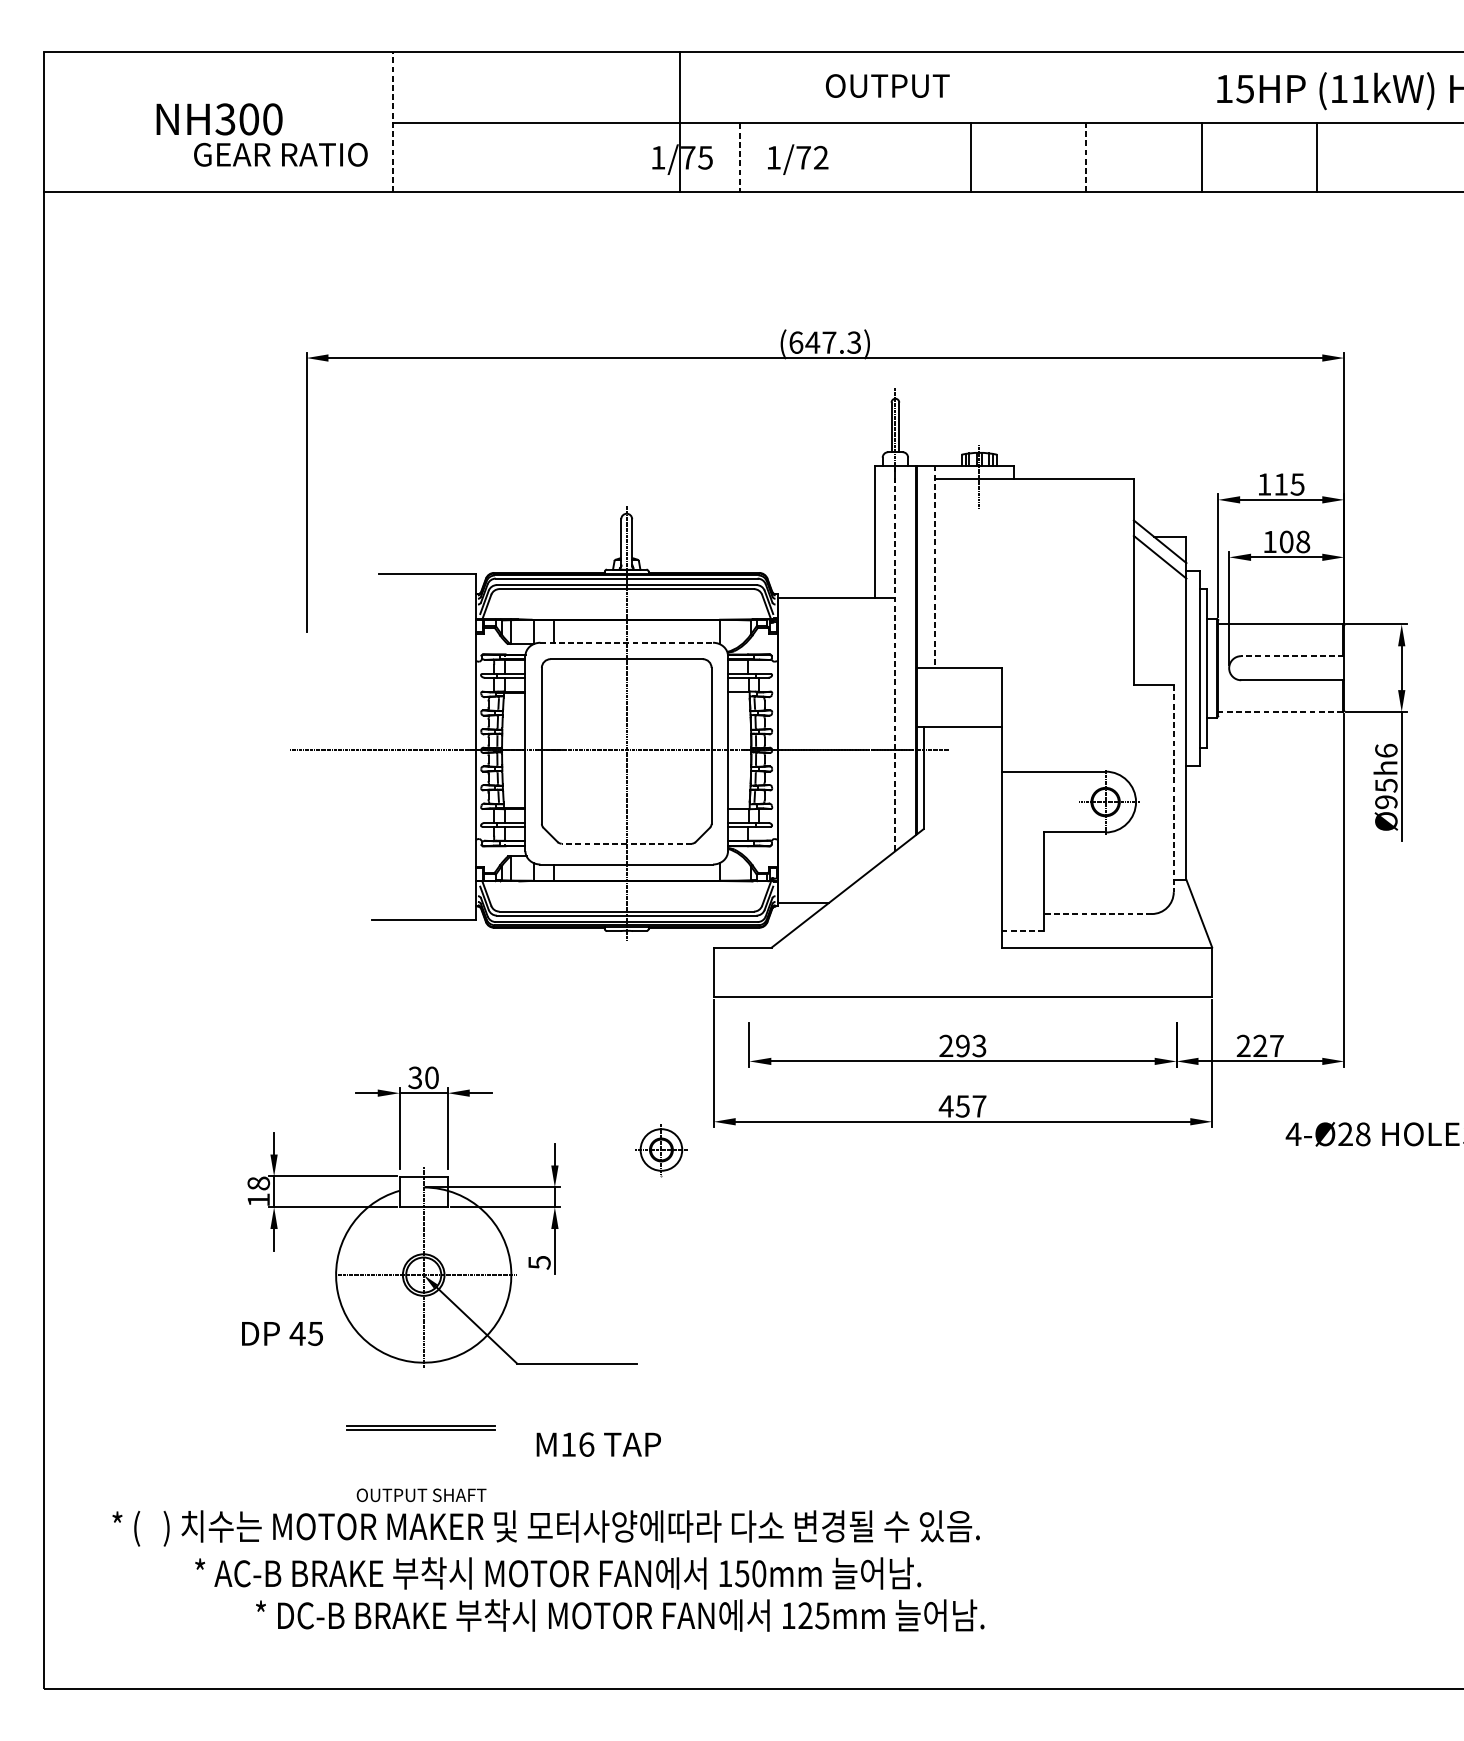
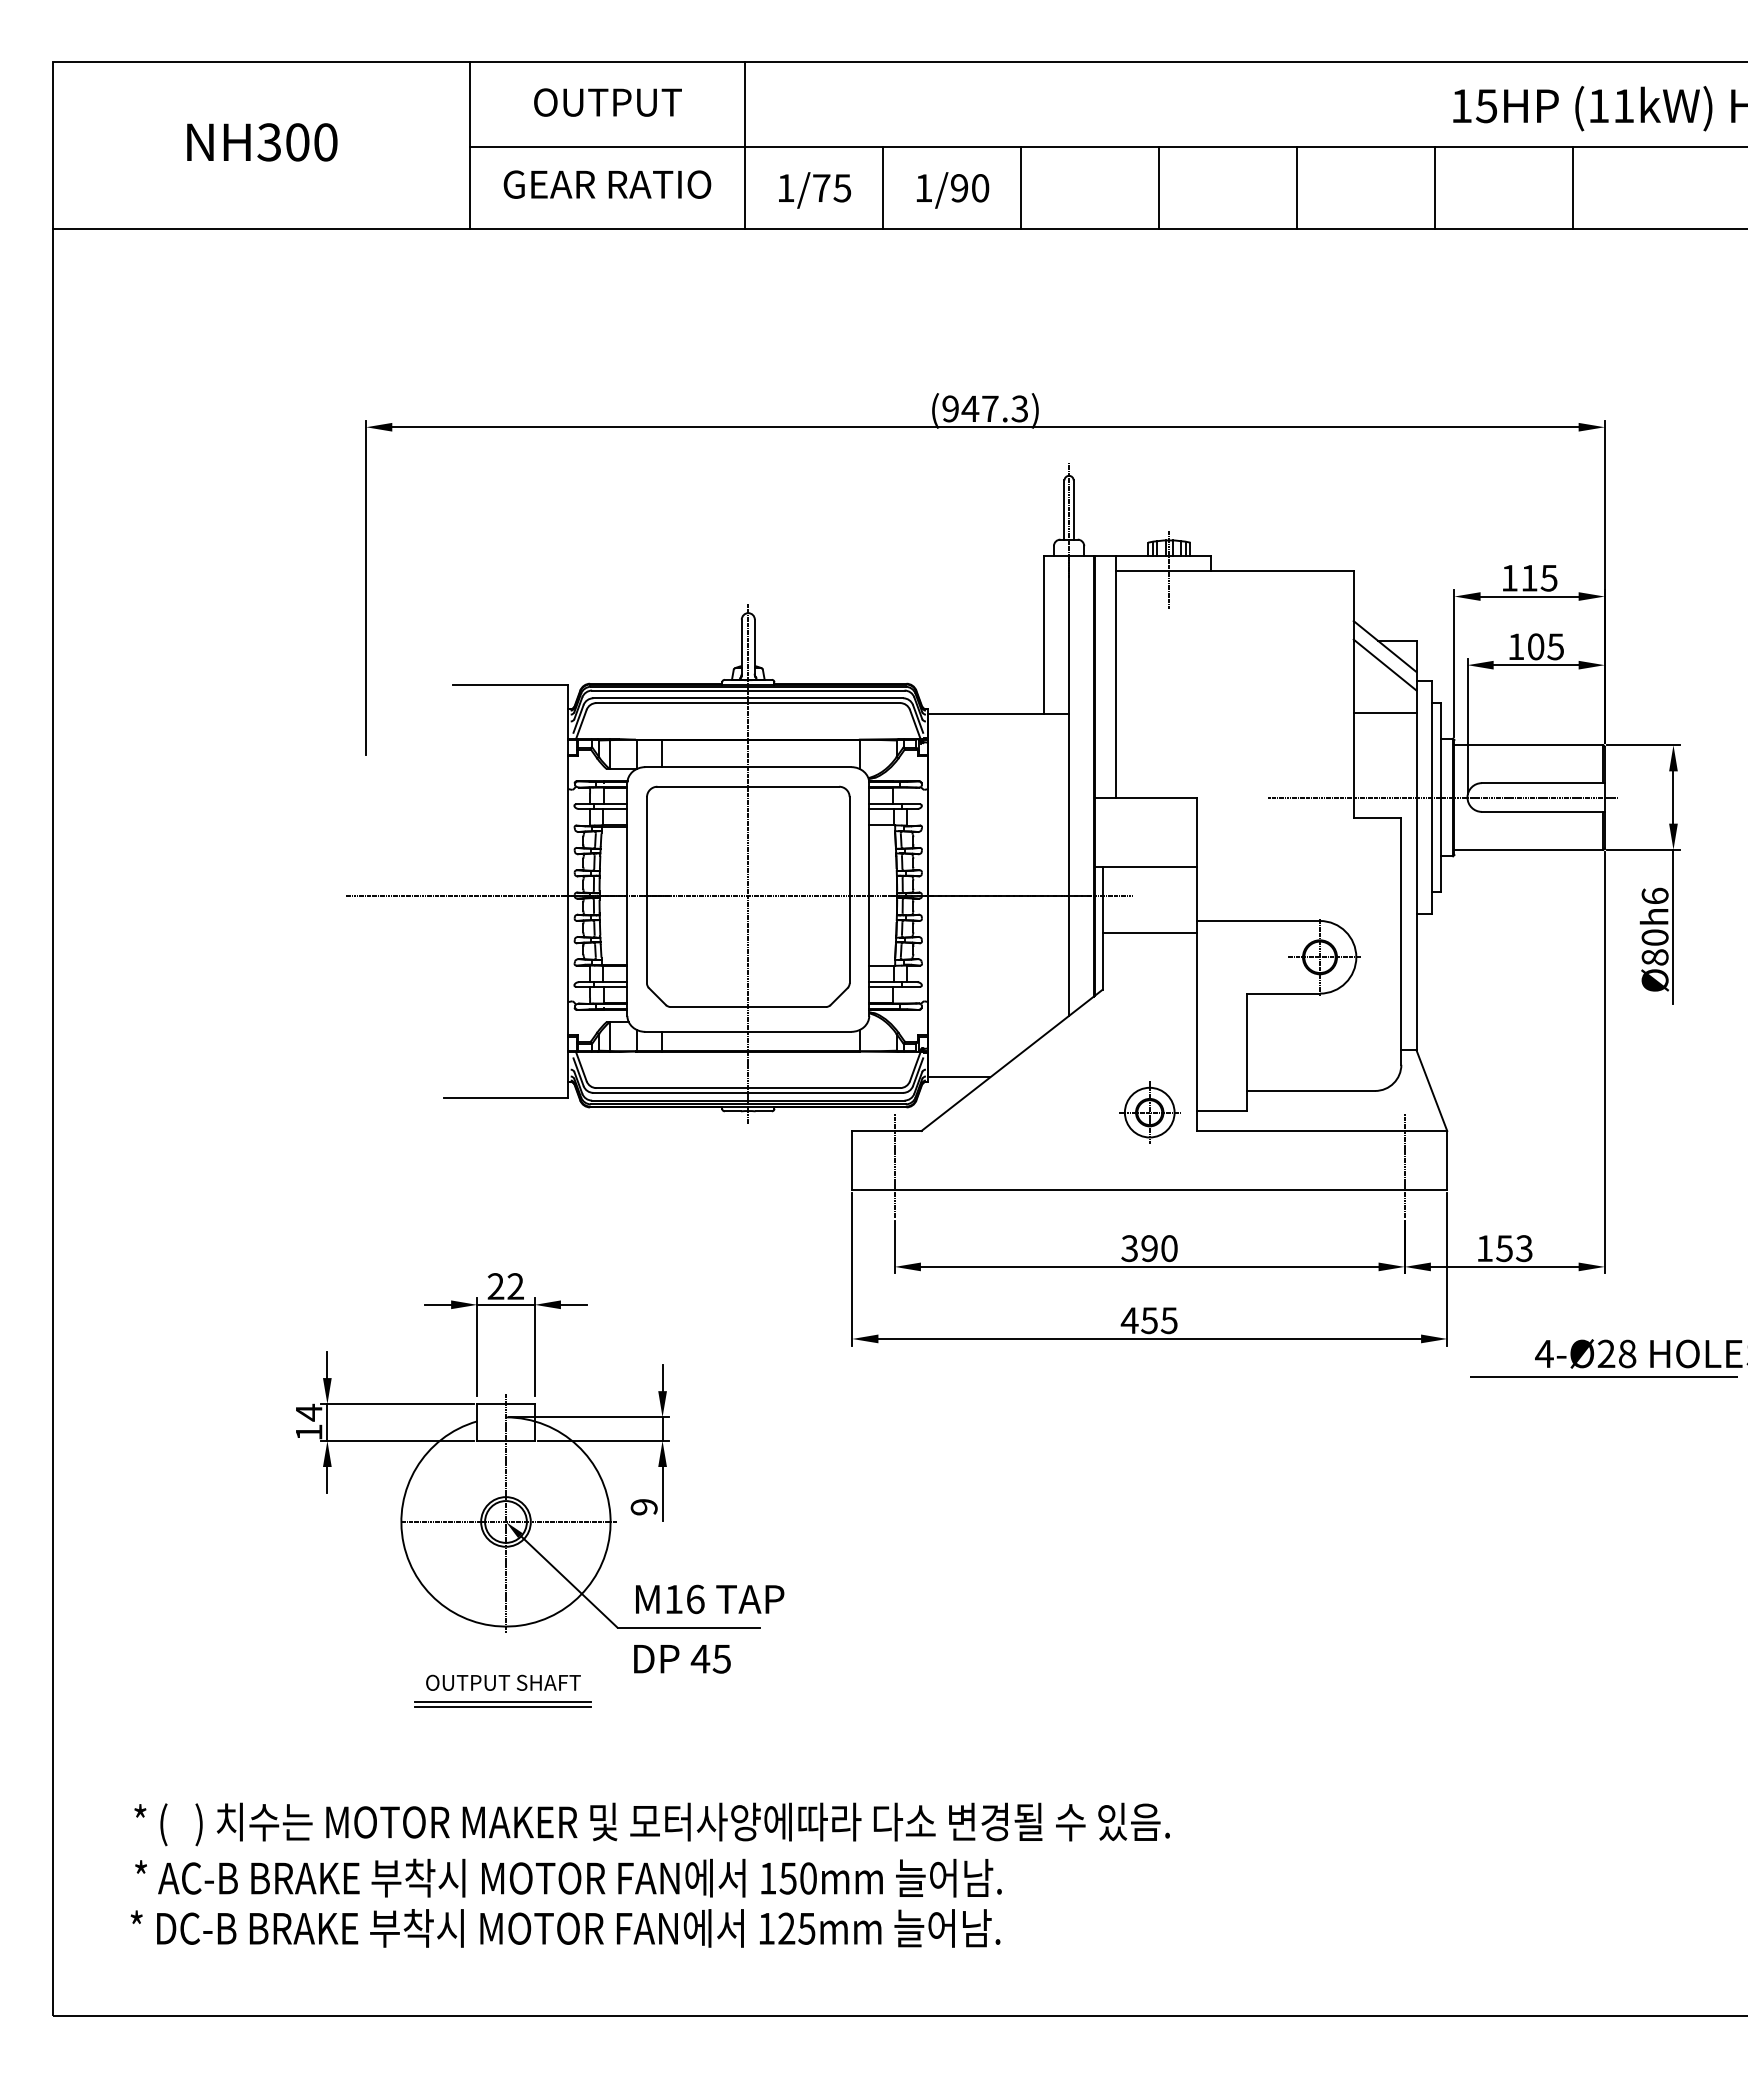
text: (887, 85) -> (607, 102), moved
line: (393, 122) -> (469, 145), dashed -> solid
line: (679, 122) -> (745, 145), moved
text: (280, 154) -> (607, 184), moved
line: (1086, 157) -> (1297, 187), dashed -> solid
line: (739, 158) -> (883, 188), dashed -> solid
text: (812, 158) -> (970, 188), 1/72 -> 1/90
line: (855, 158) -> (1021, 188), added
text: (796, 342) -> (950, 408), (647.3) -> (947.3)
text: (1302, 541) -> (1555, 646), 108 -> 105
line: (934, 566) -> (1115, 676), dashed -> solid
line: (1159, 596) -> (1384, 712), added
line: (626, 643) -> (748, 767), dashed -> solid
line: (1292, 656) -> (1542, 783), dashed -> solid
line: (895, 658) -> (1069, 785), dashed -> solid
line: (1209, 668) -> (1443, 797), added
line: (1280, 711) -> (1528, 849), dashed -> solid
line: (962, 781) -> (1149, 932), added
line: (1173, 788) -> (1401, 941), dashed -> solid
text: (1385, 793) -> (1654, 947), Ø95h6 -> Ø80h6
line: (626, 844) -> (748, 1007), dashed -> solid
line: (1097, 913) -> (1310, 1090), dashed -> solid
line: (1023, 930) -> (1221, 1110), dashed -> solid
line: (749, 976) -> (894, 1165), added
line: (1176, 976) -> (1404, 1165), added
text: (962, 1045) -> (1149, 1248), 293 -> 390
text: (1260, 1045) -> (1504, 1248), 227 -> 153
text: (423, 1077) -> (505, 1286), 30 -> 22
text: (978, 1106) -> (1168, 1320), 457 -> 455
part: (661, 1149) -> (1149, 1112), moved
line: (1343, 1153) -> (1603, 1376), added
text: (258, 1183) -> (308, 1412), 18 -> 14
text: (538, 1262) -> (643, 1507), 5 -> 9
text: (282, 1334) -> (682, 1659), moved
text: (599, 1444) -> (710, 1599), moved
text: (421, 1495) -> (503, 1682), moved
text: (558, 1572) -> (568, 1877), moved
text: (620, 1615) -> (565, 1928), moved

